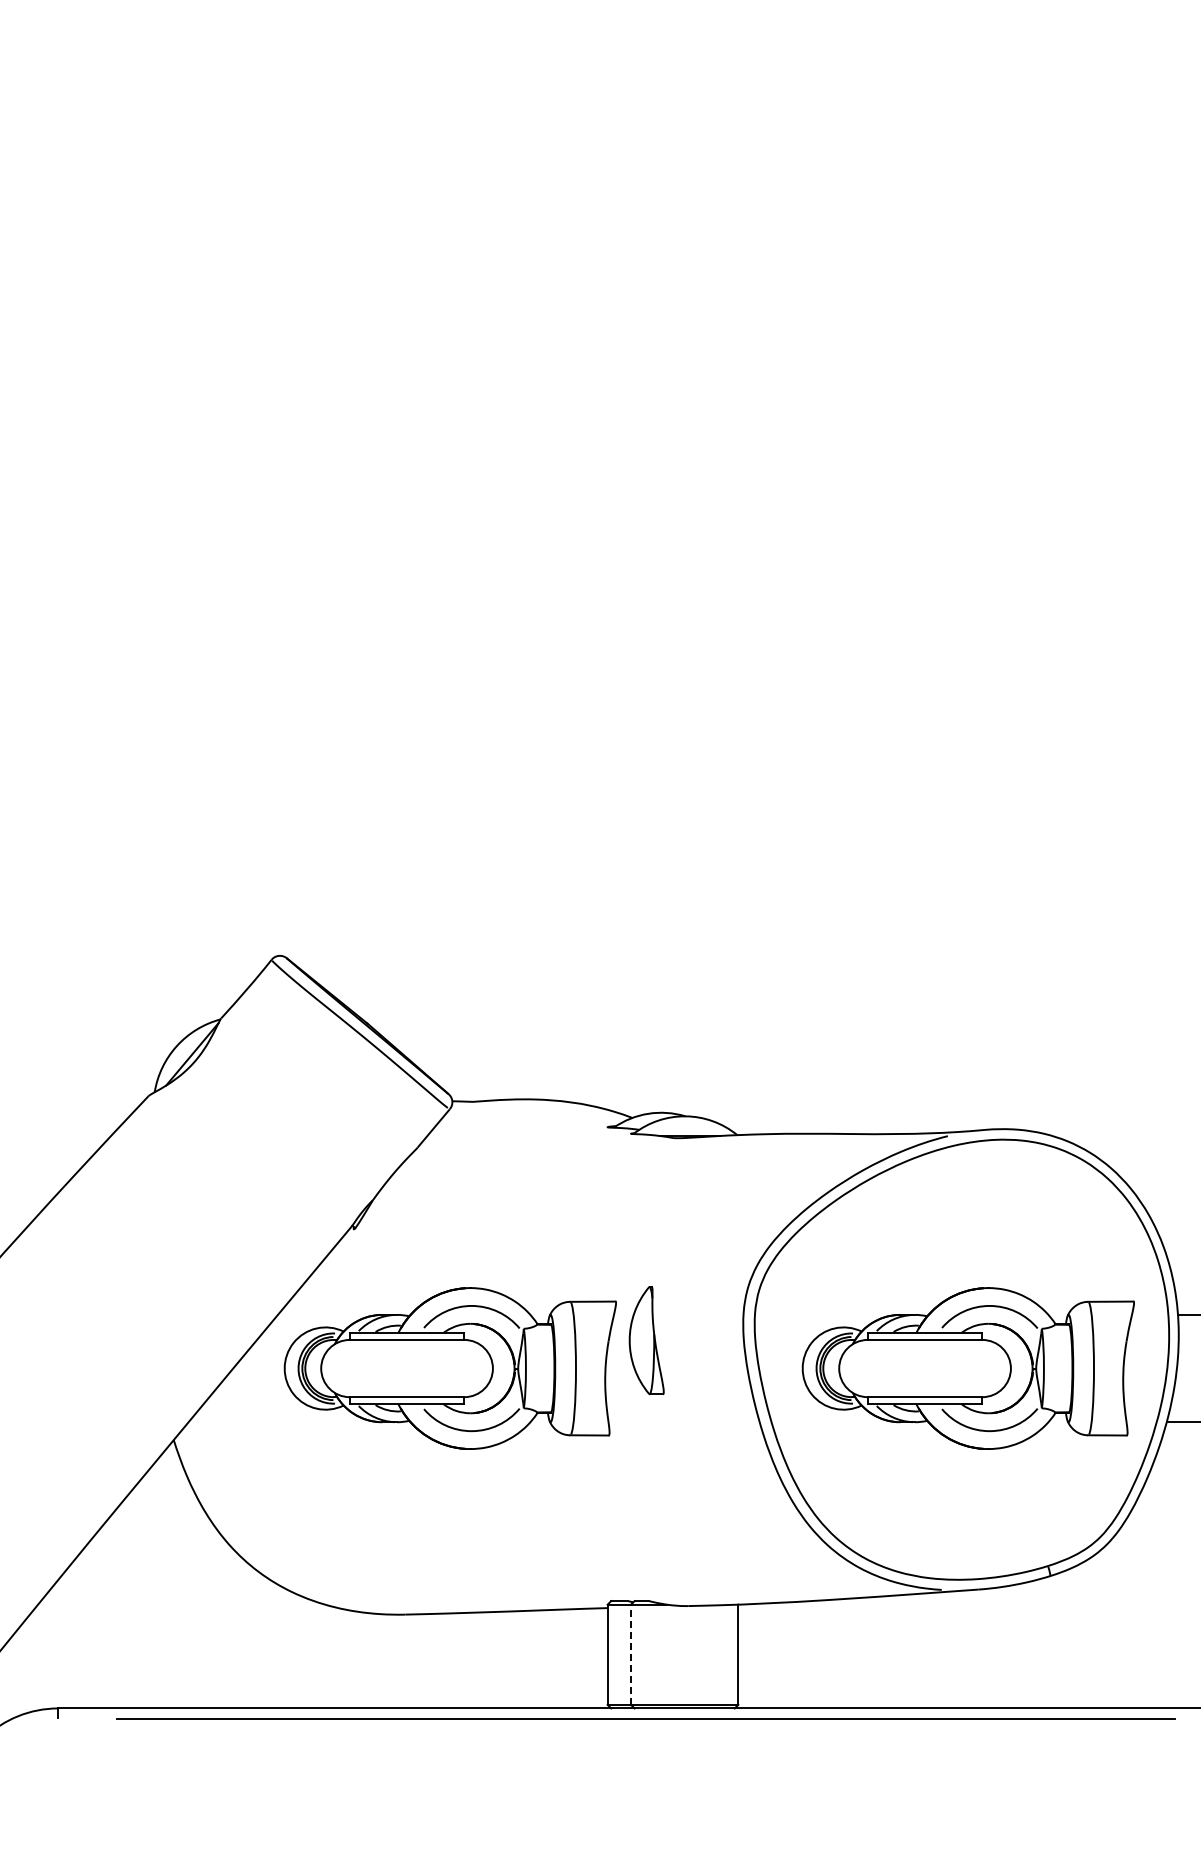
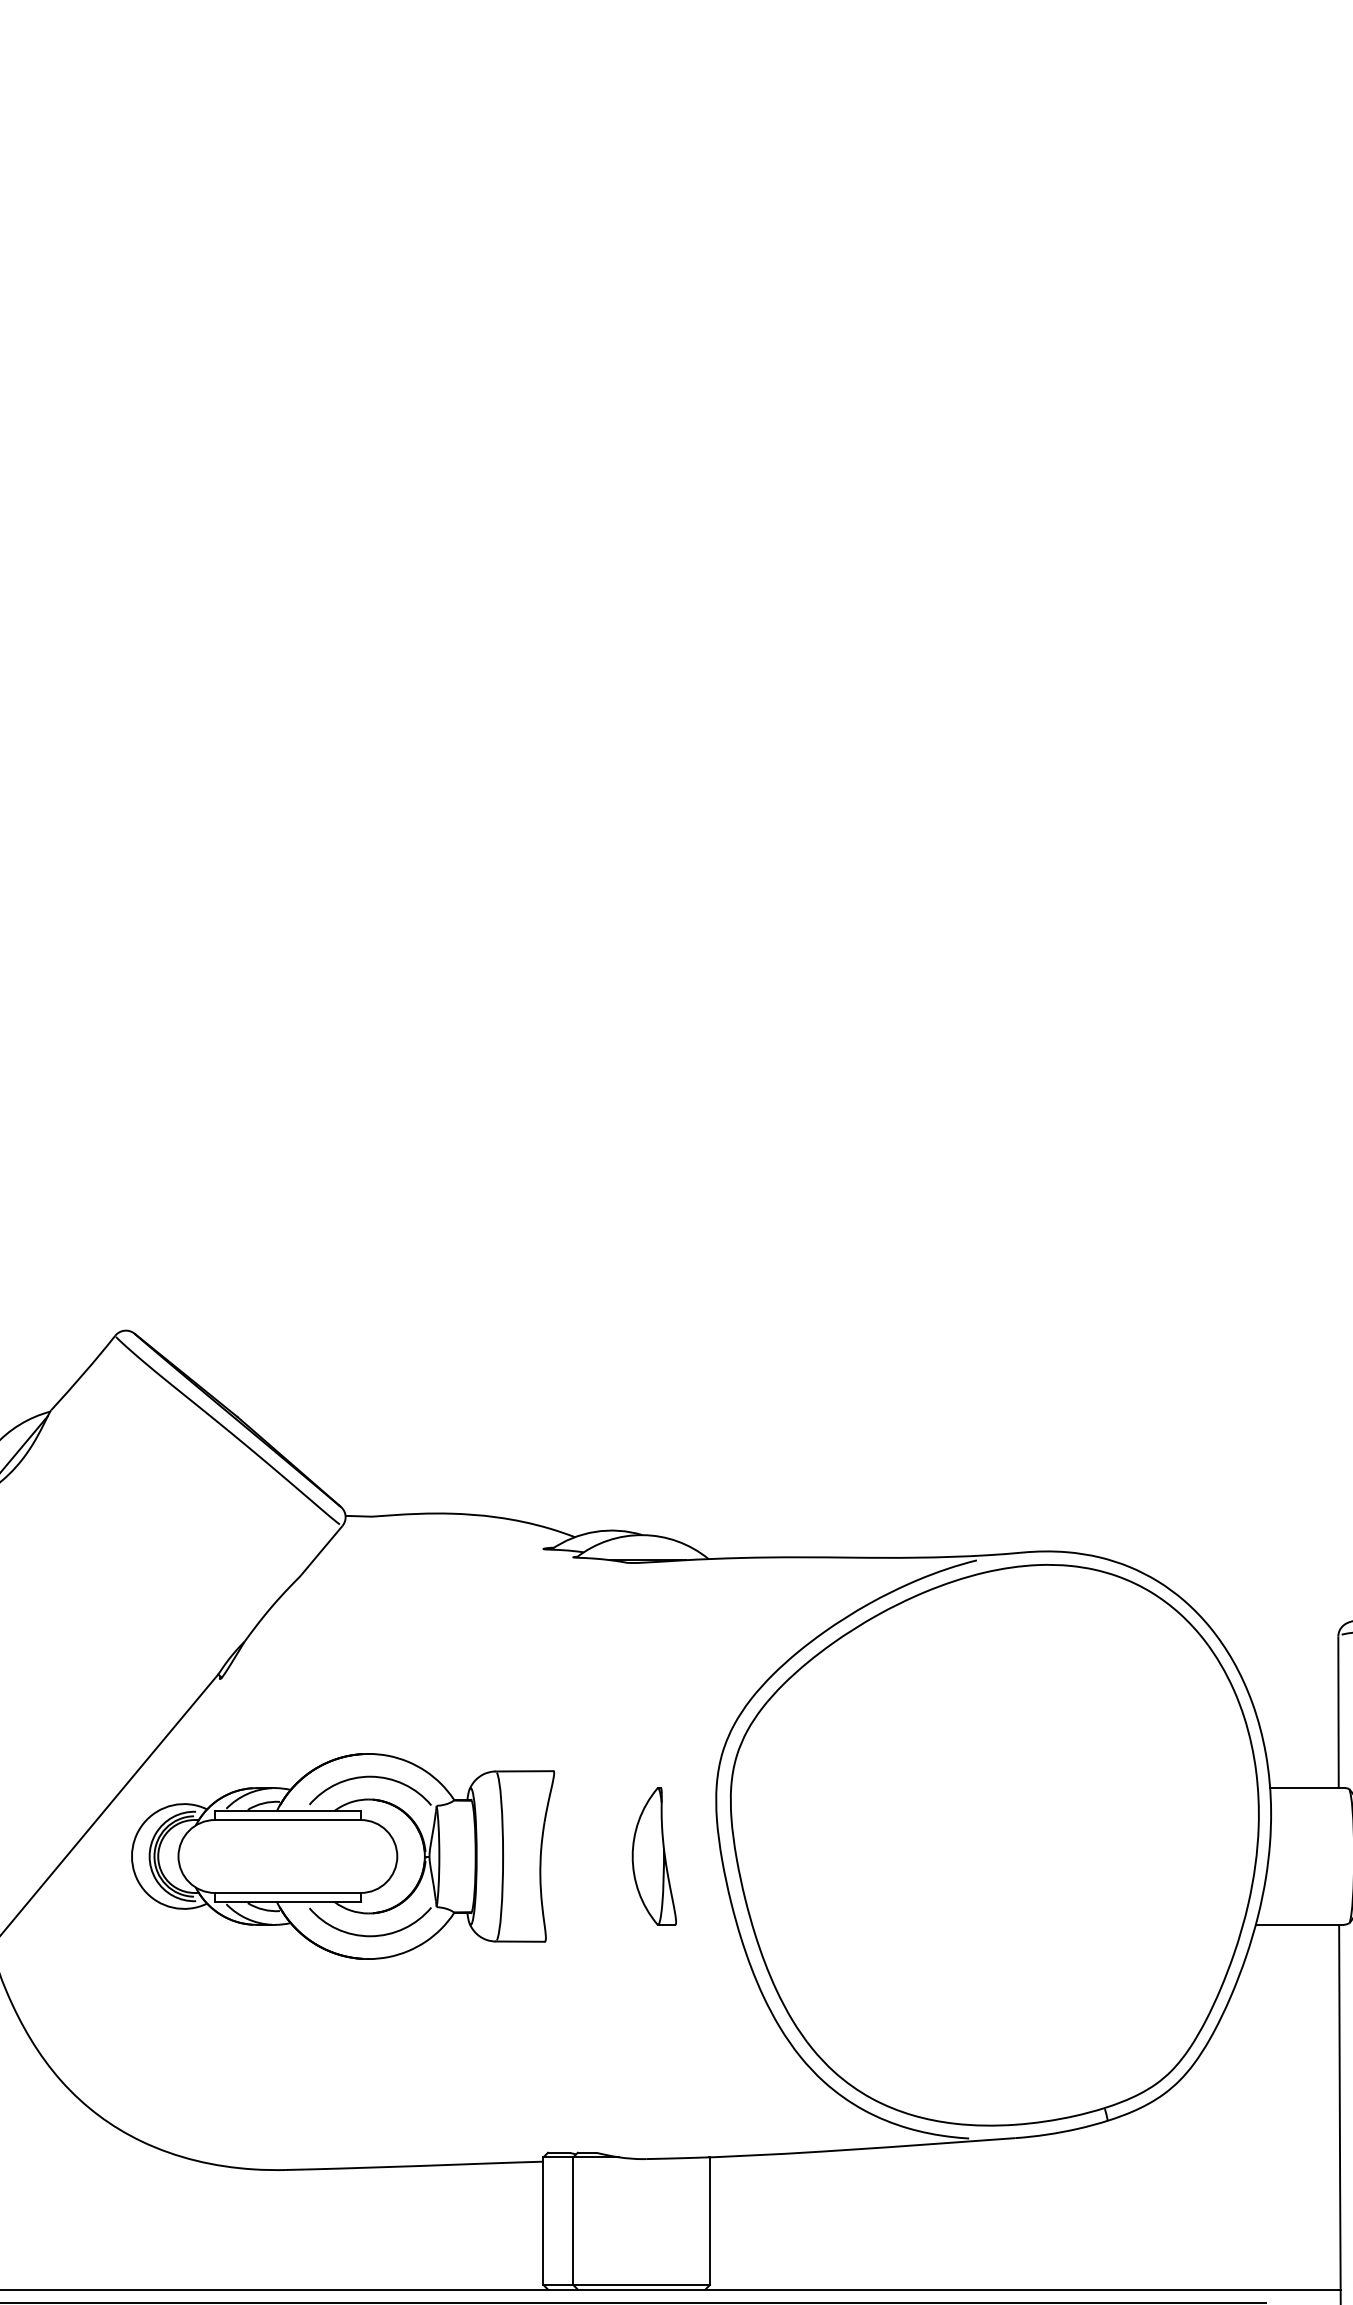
part: (646, 1340) -> (654, 1856), moved
part: (967, 1368) -> (1001, 1856), removed
line: (631, 1654) -> (573, 2220), dashed -> solid

